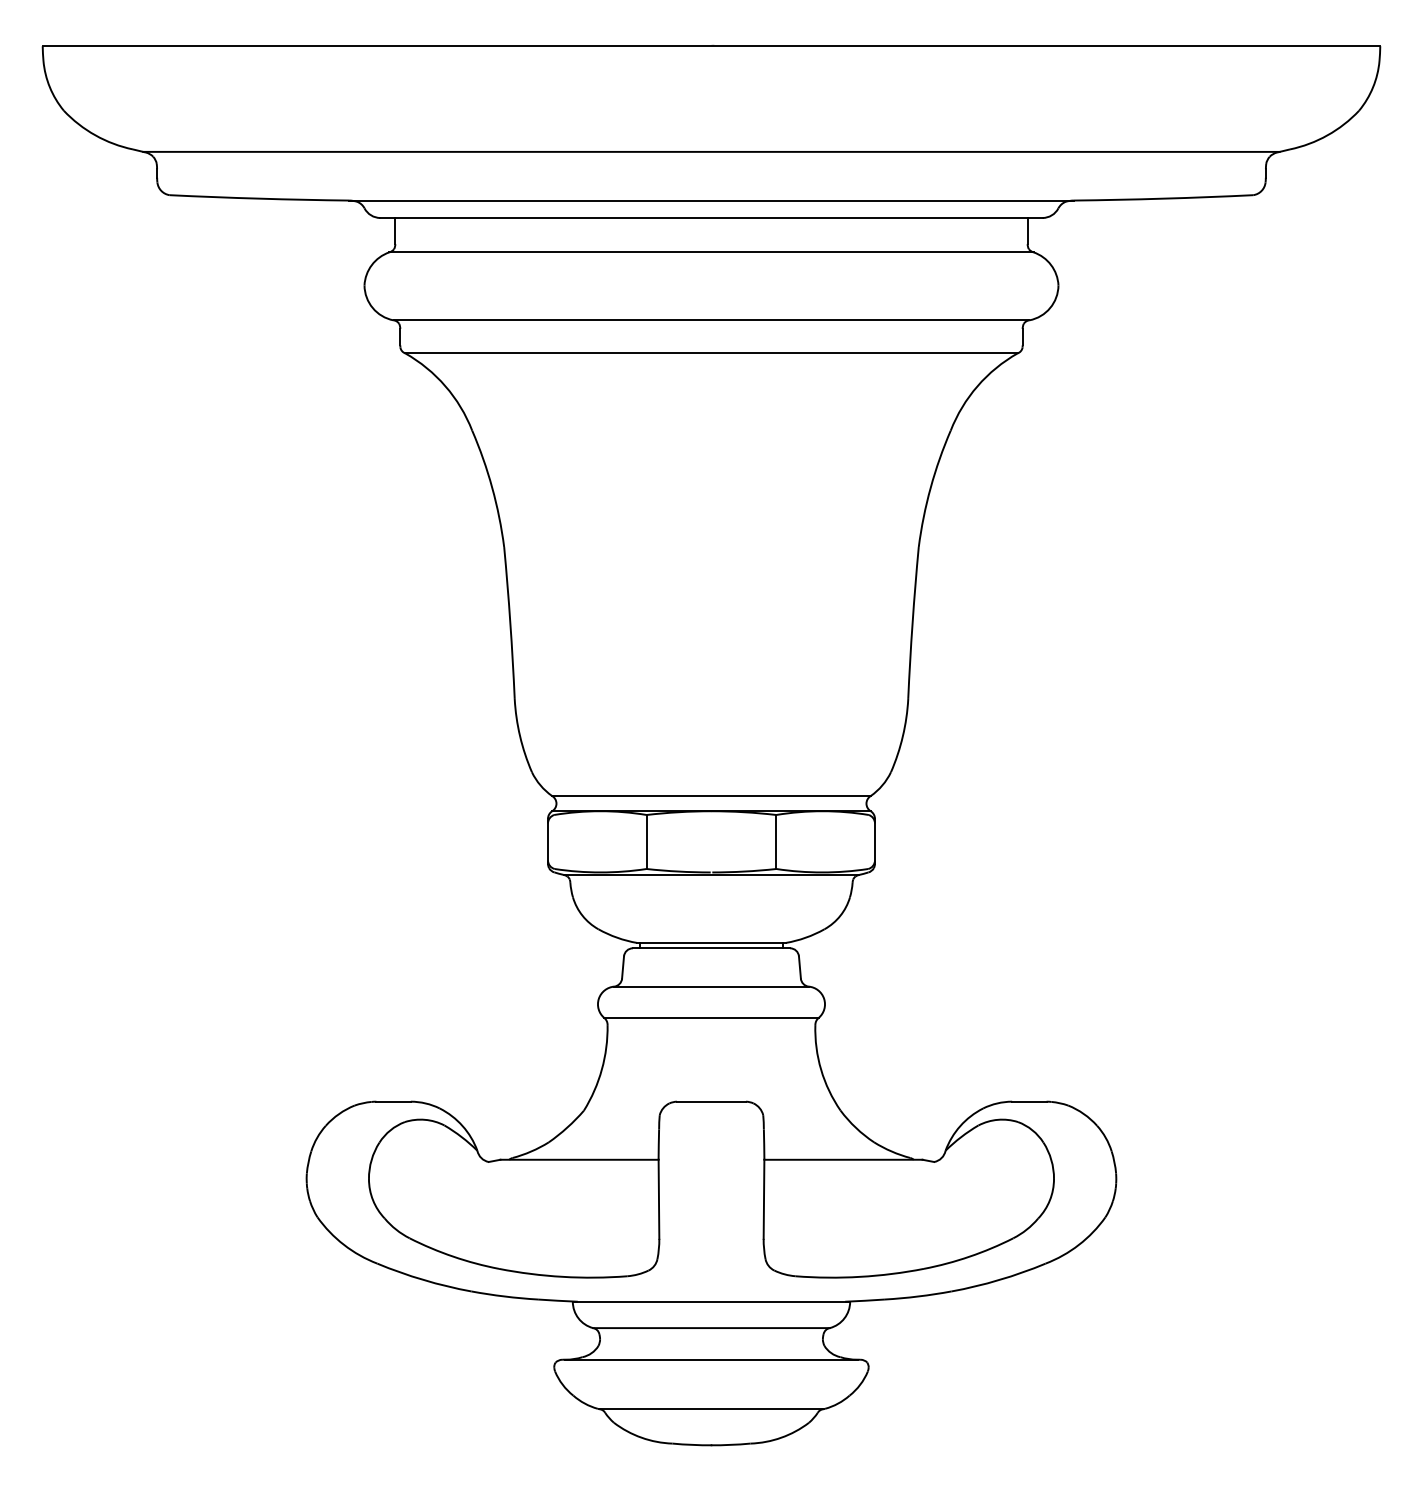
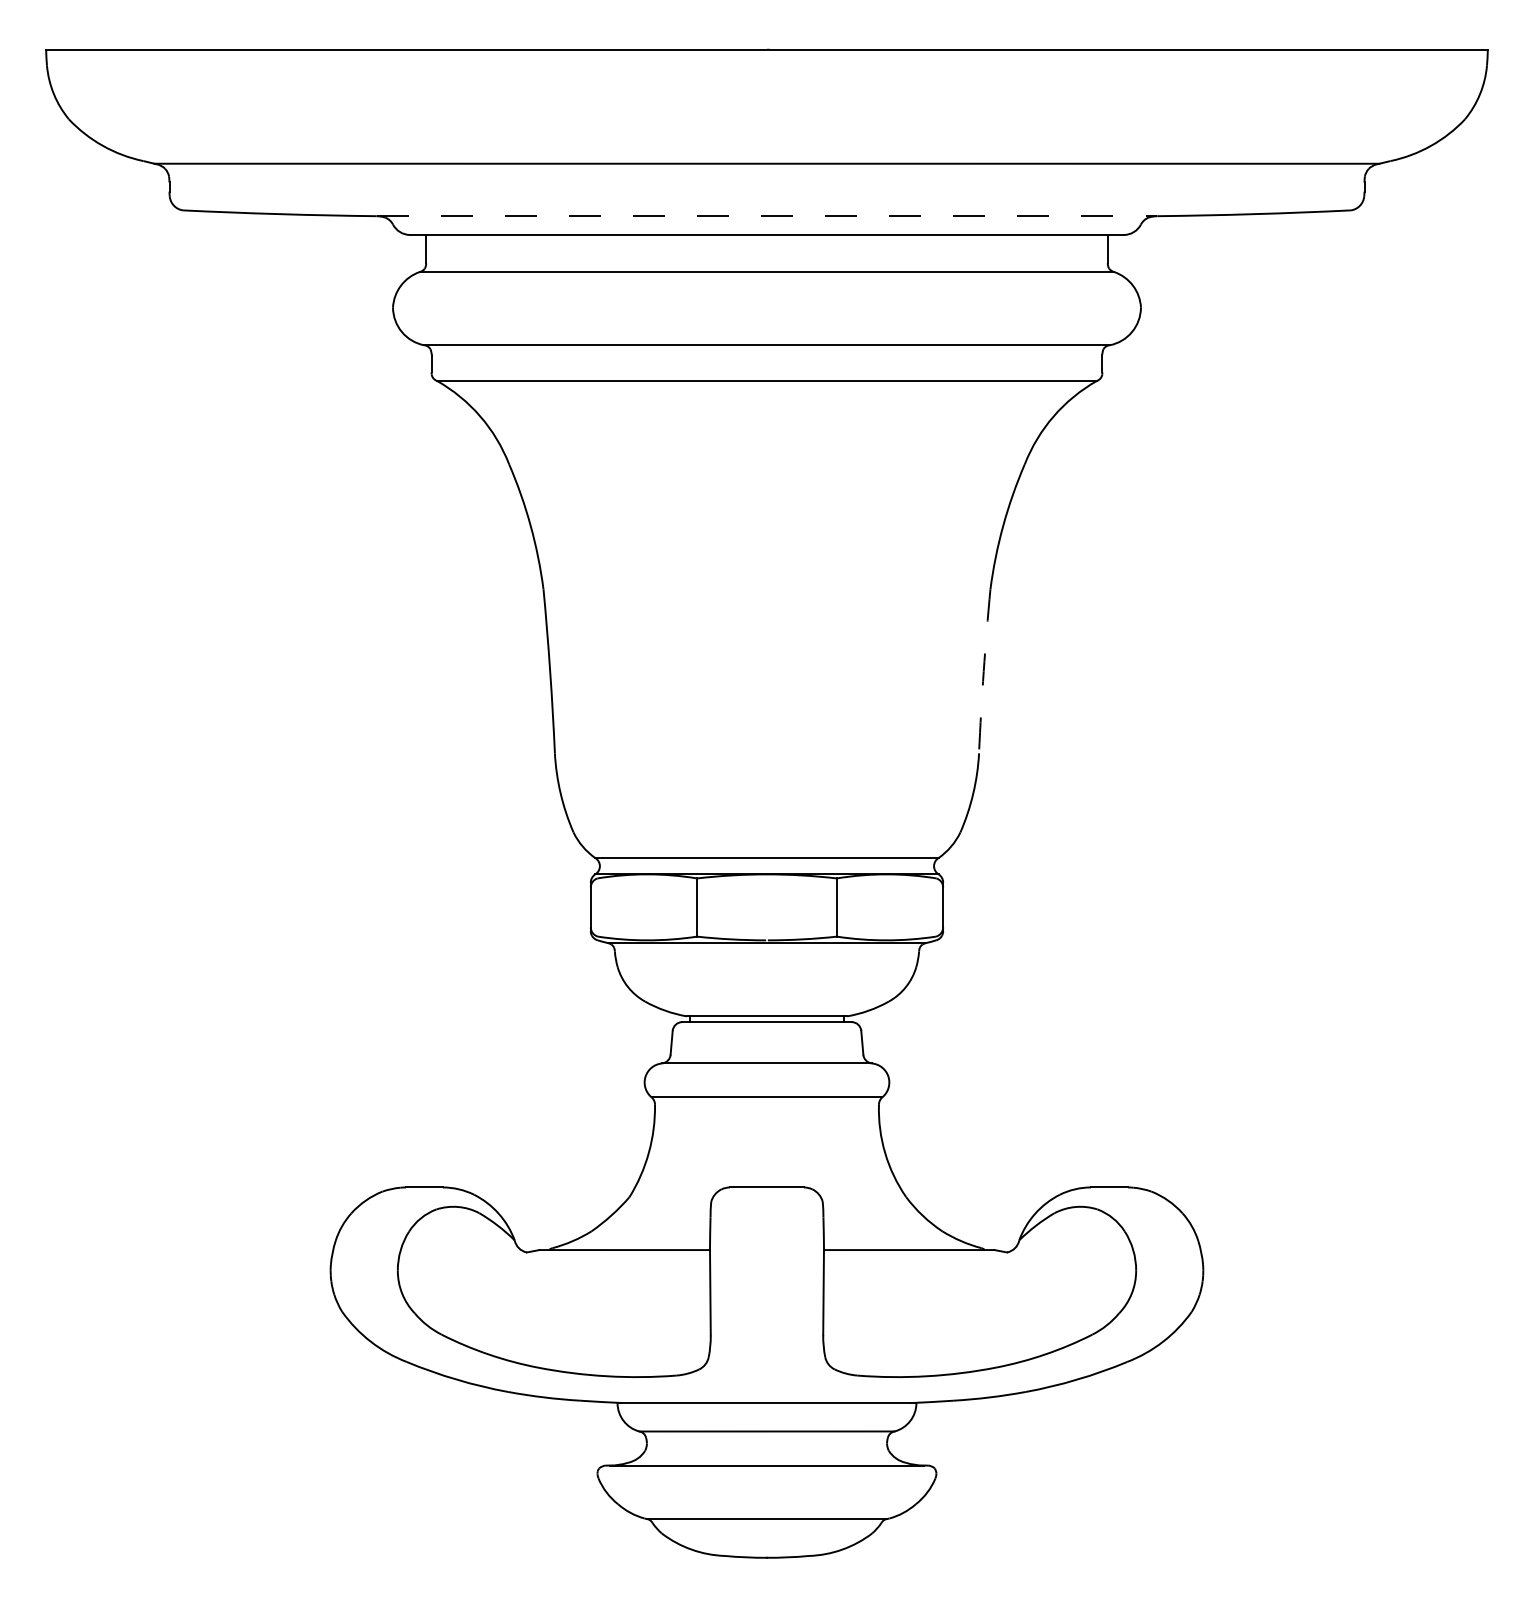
line: (711, 200) -> (767, 216), solid -> dashed
arc: (912, 622) -> (983, 671), solid -> dashed

